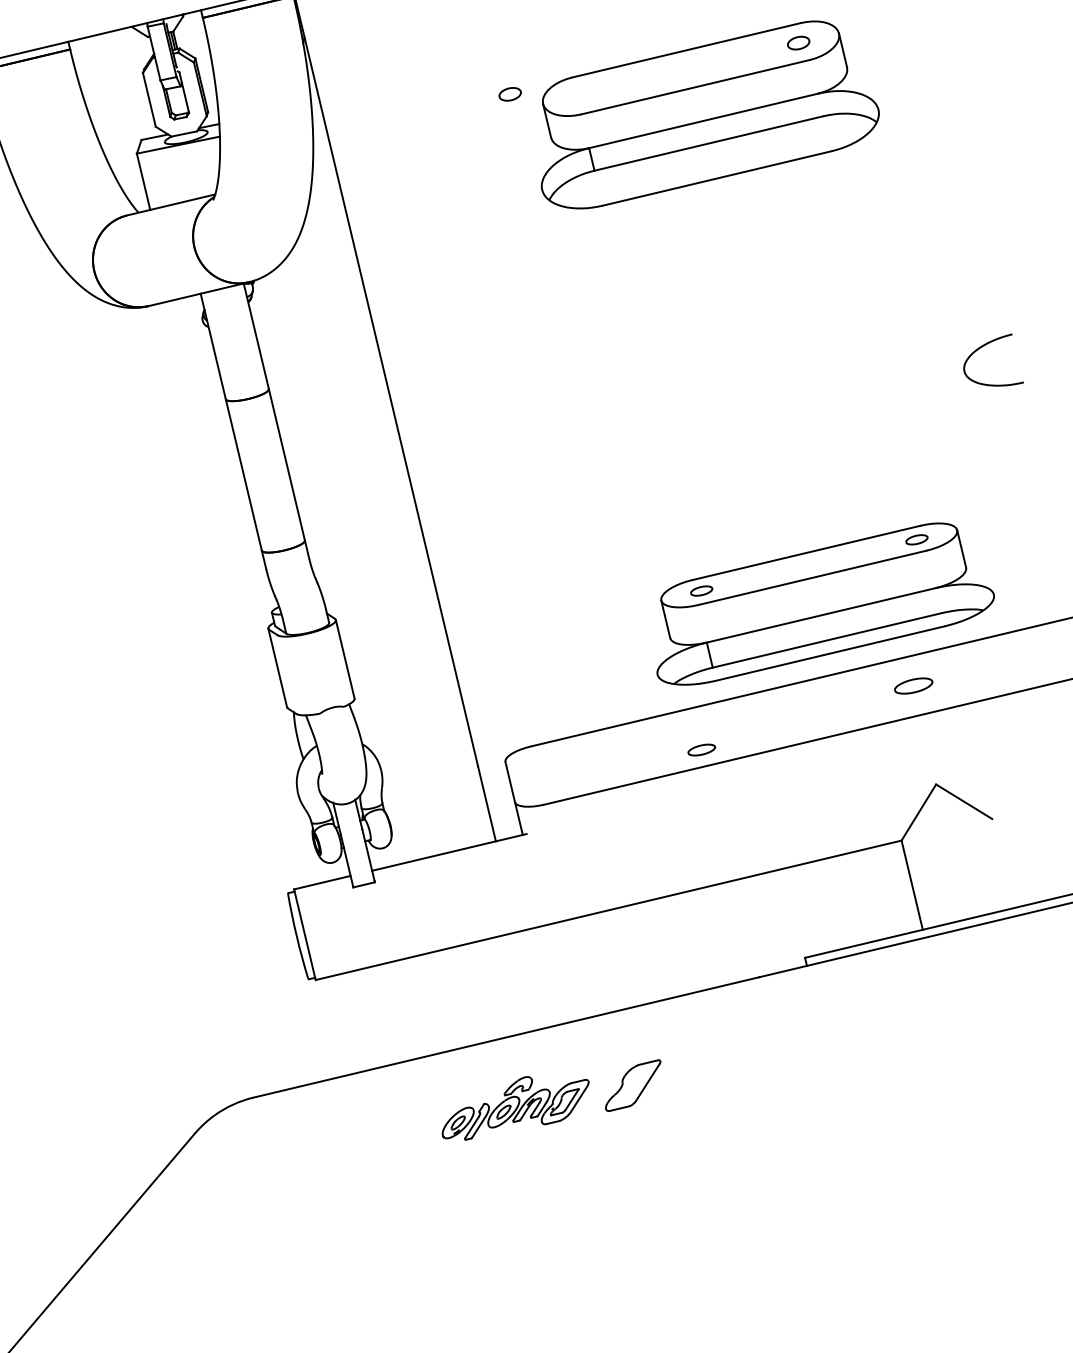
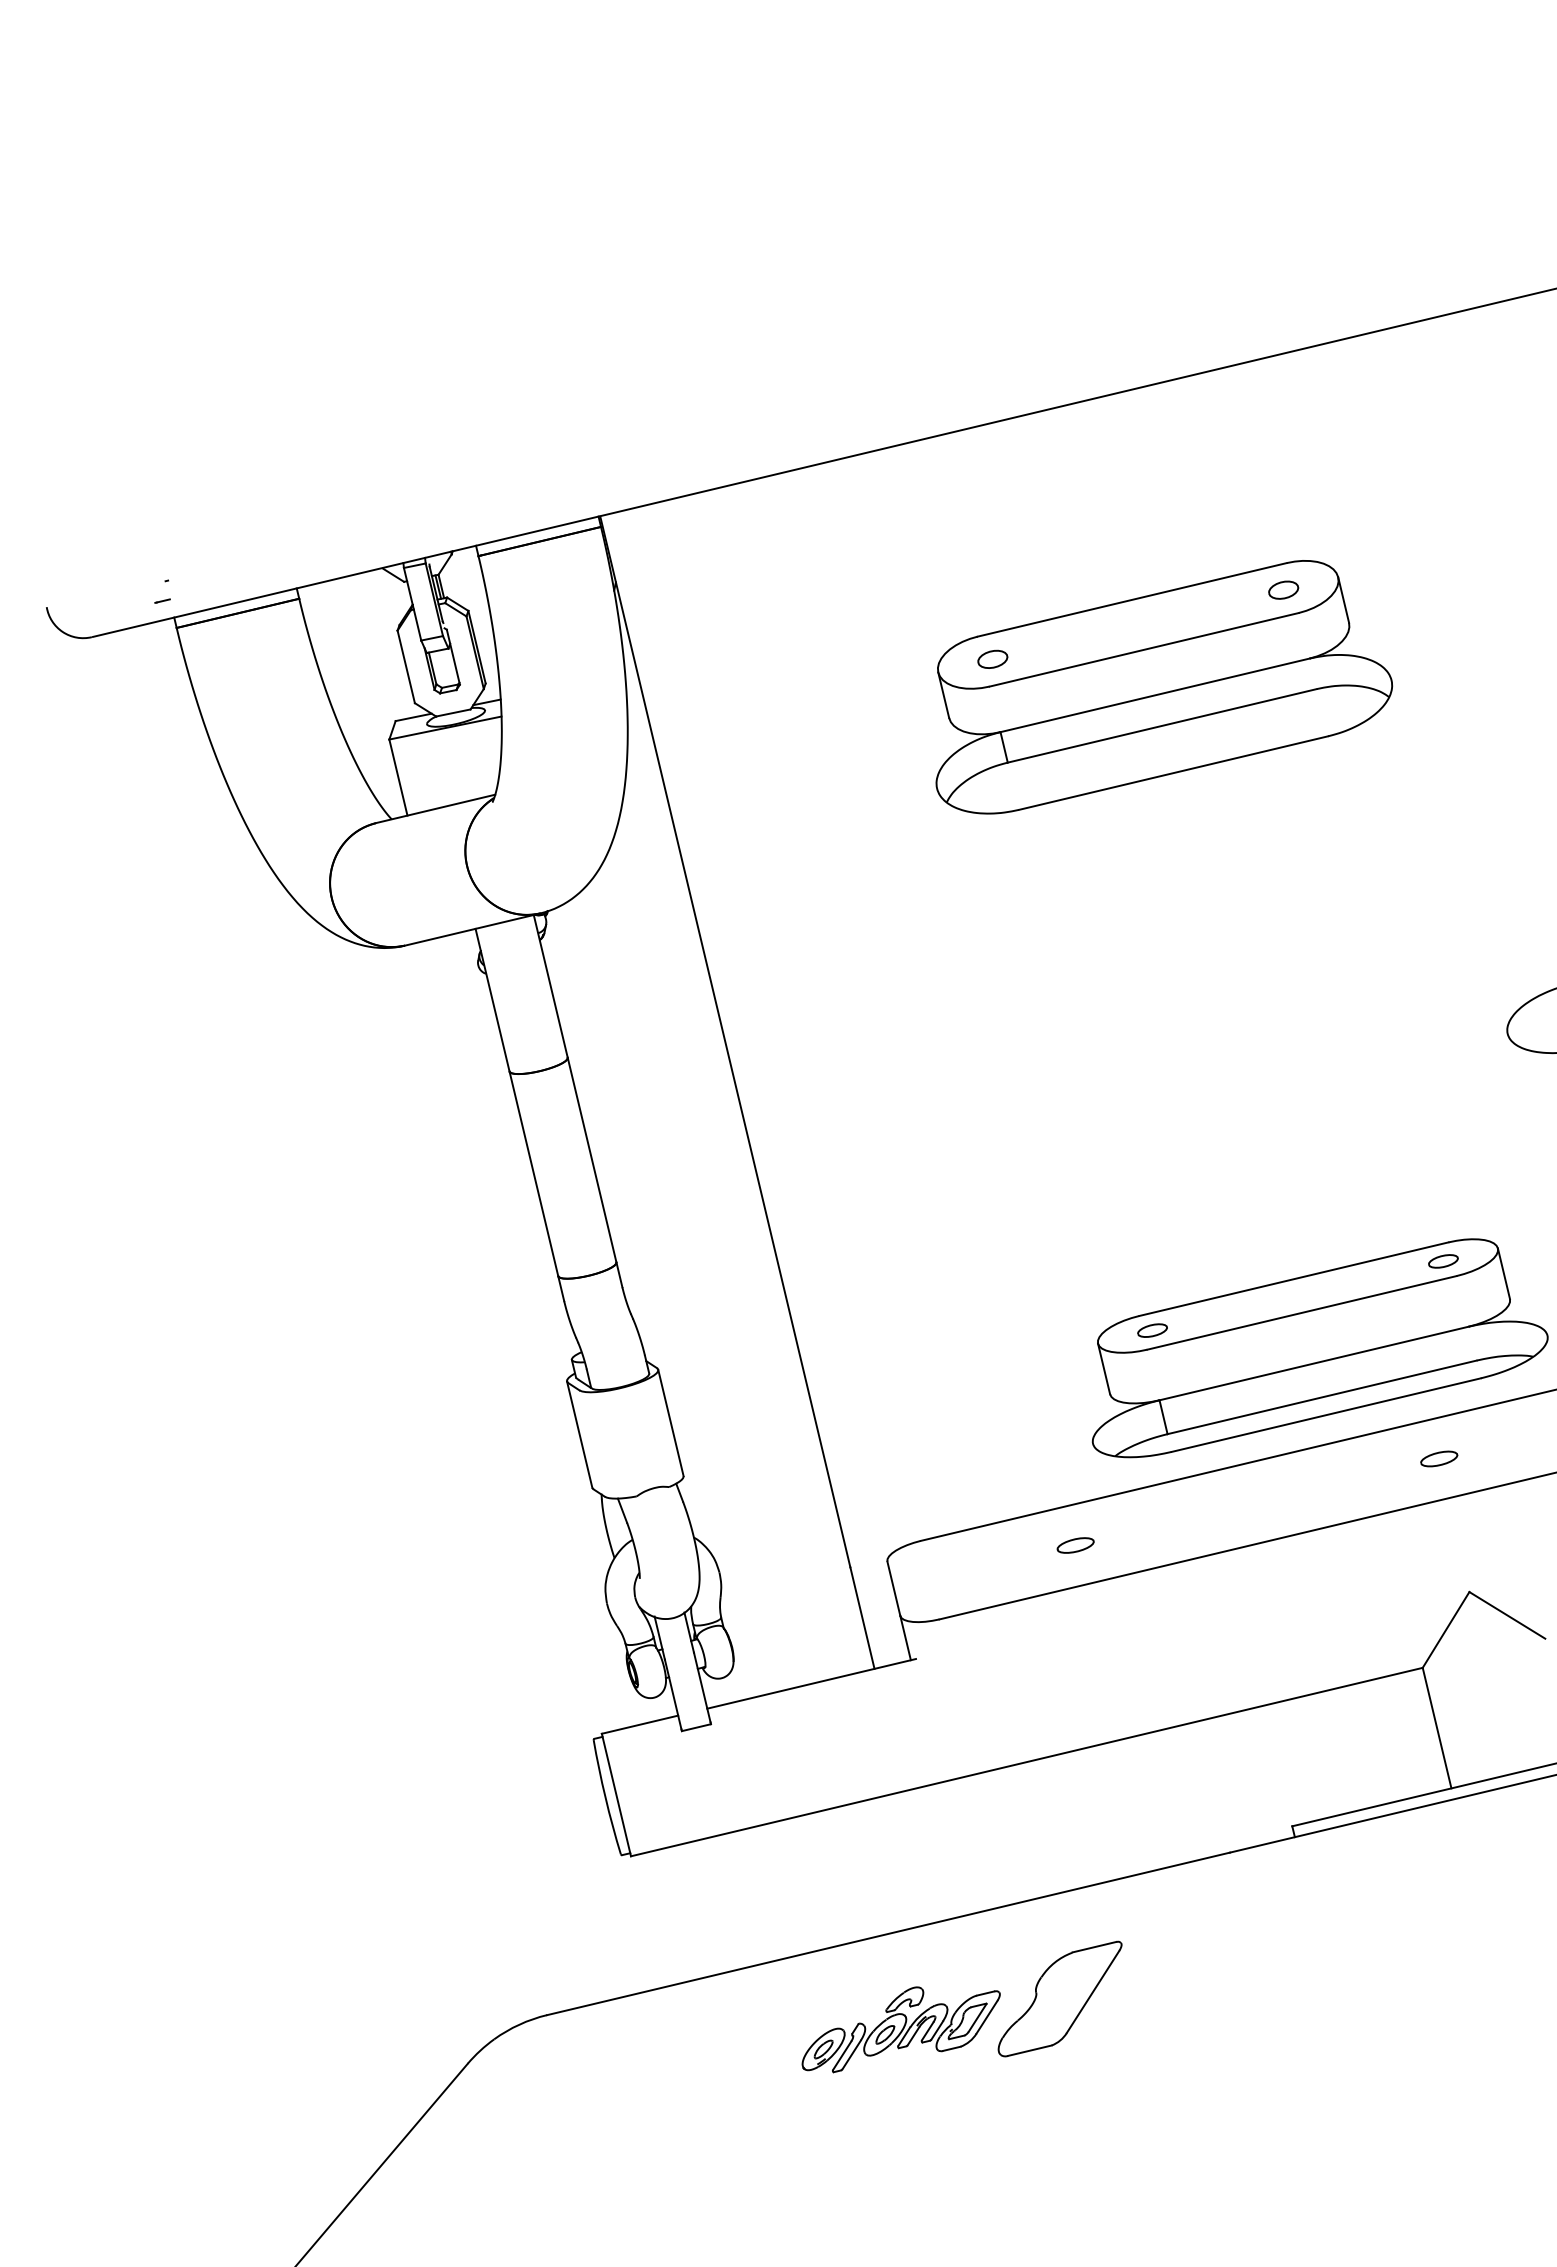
part: (509, 93) -> (992, 658), moved
part: (913, 685) -> (1439, 1458), size x0.71
part: (701, 750) -> (1075, 1545), moved
part: (632, 1085) -> (1059, 1998), size x1.67

